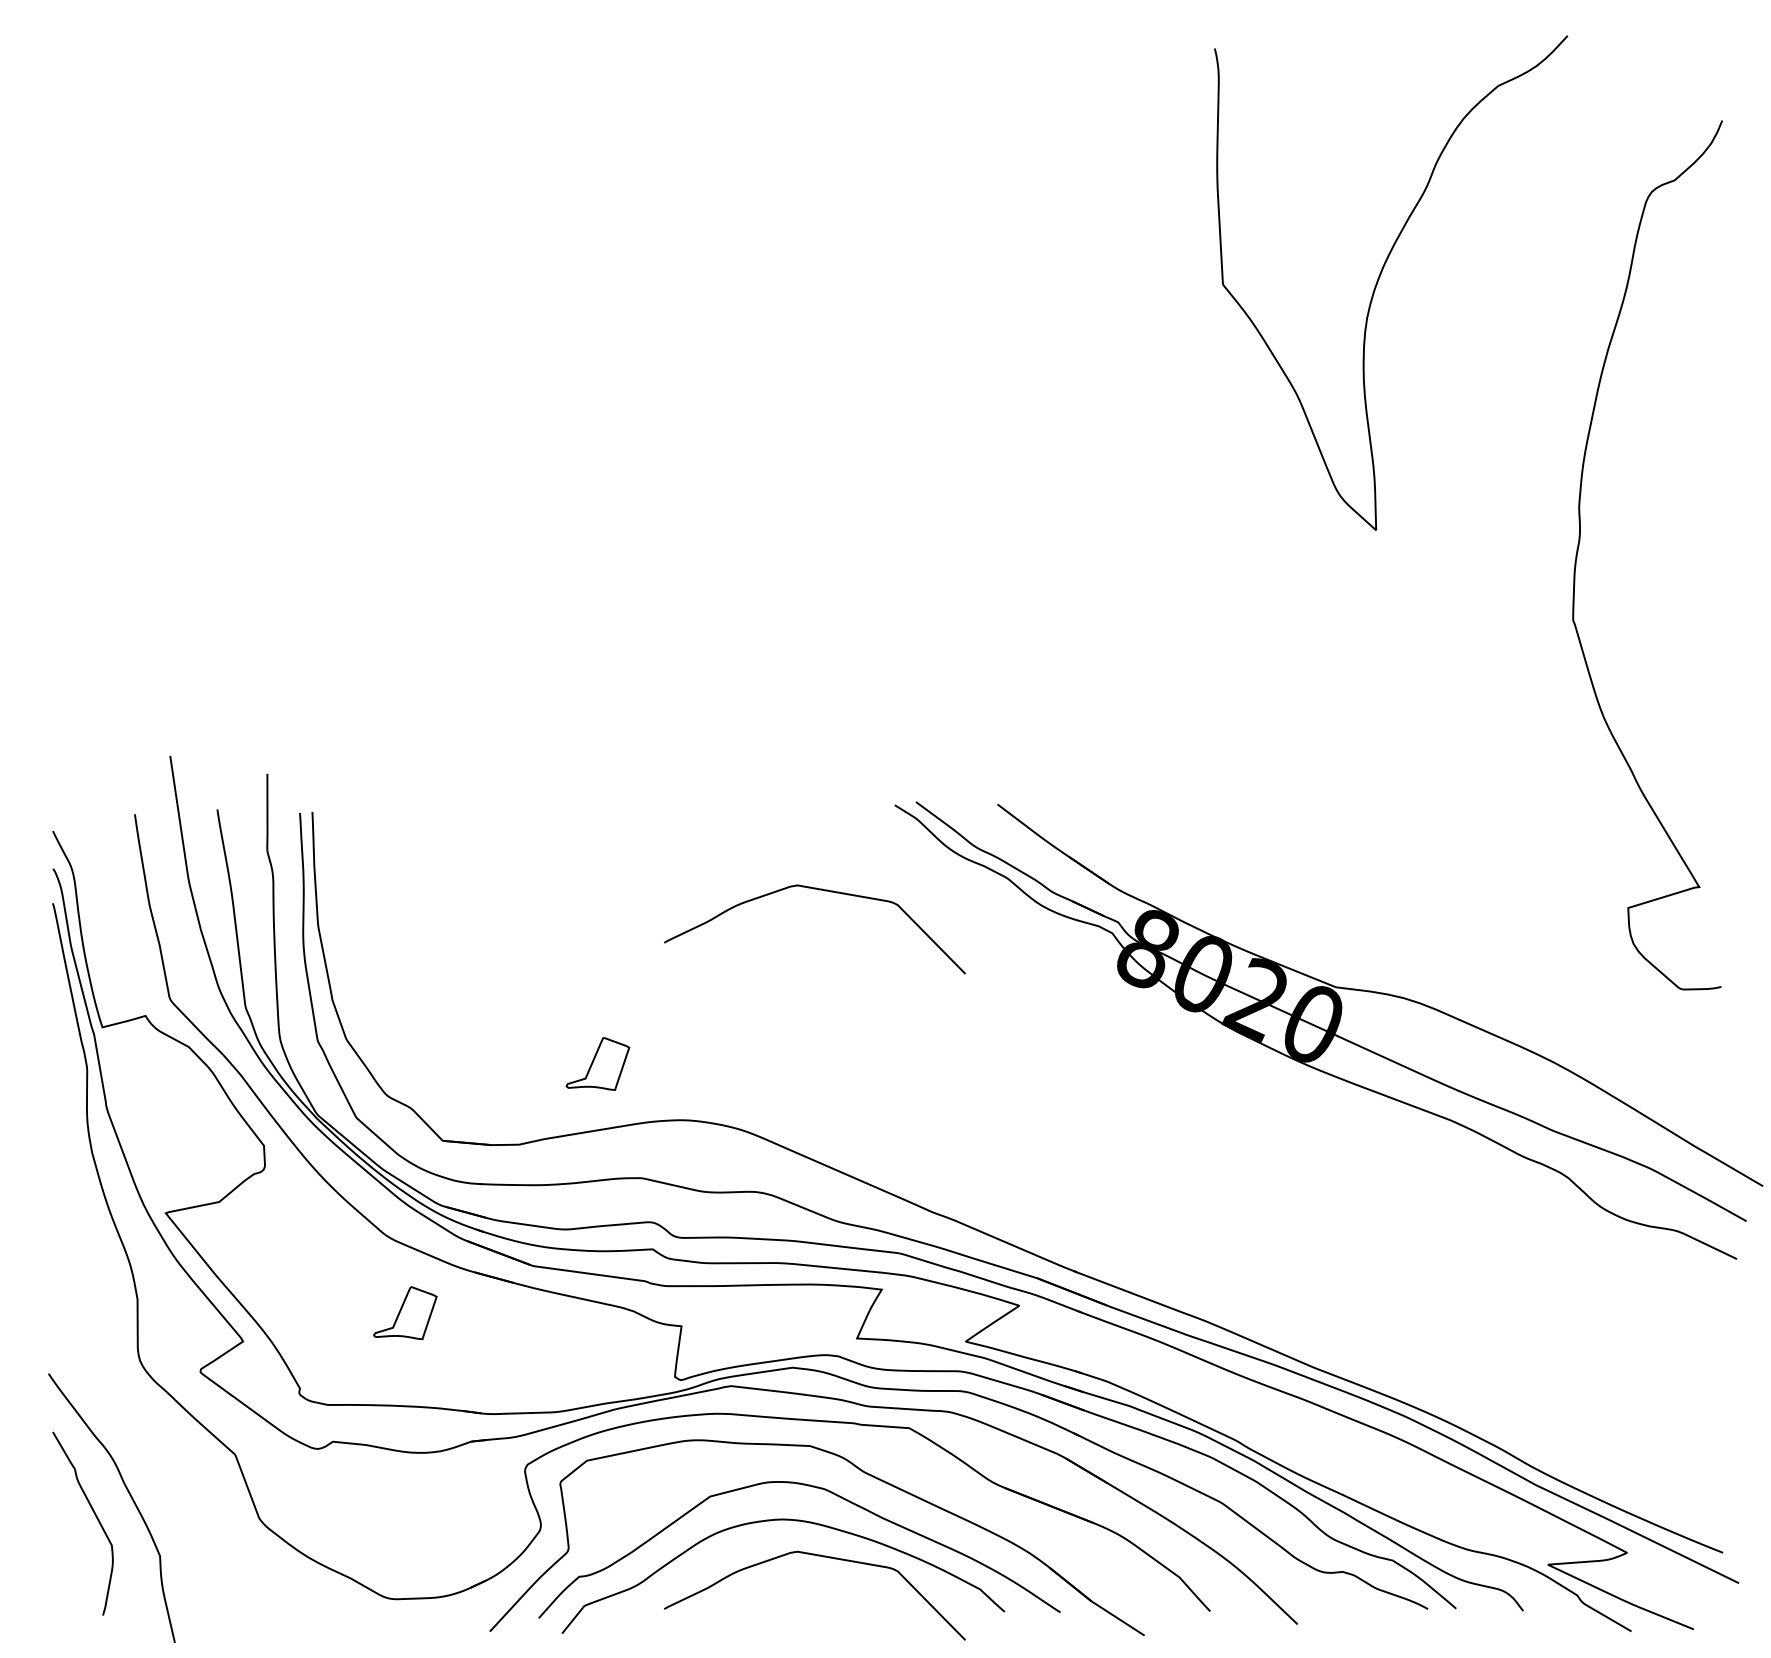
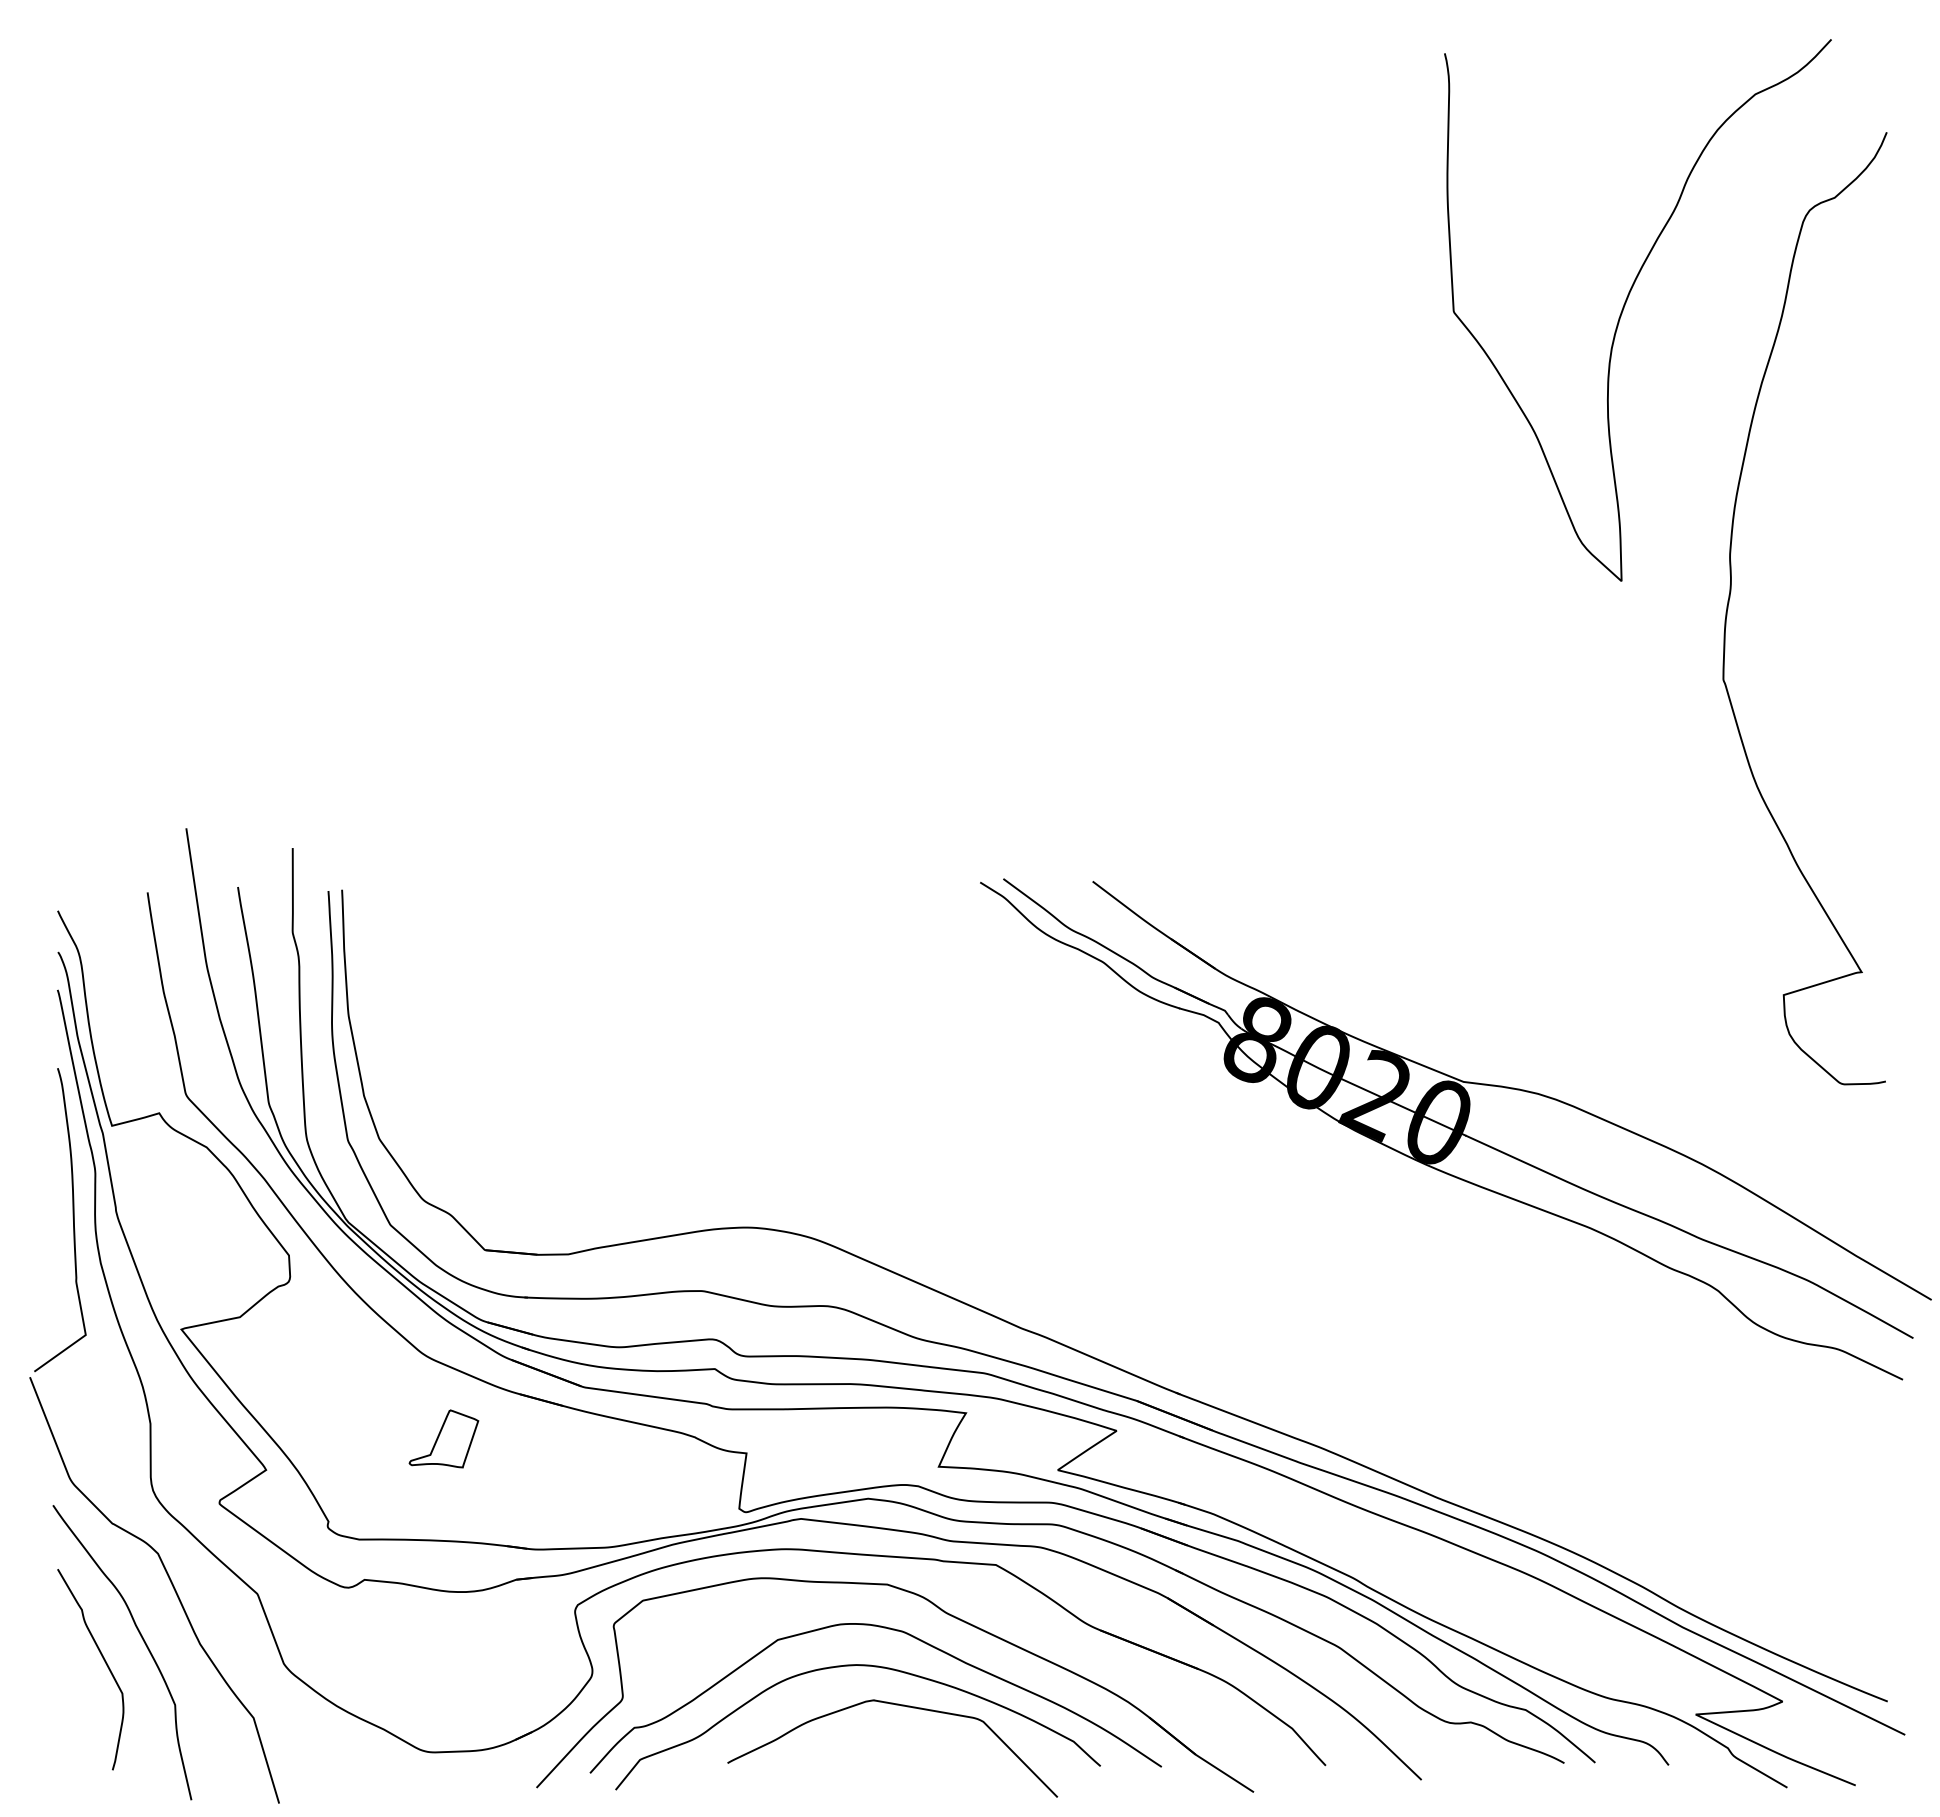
curve: (1379, 278) -> (1625, 305), moved
curve: (822, 891) -> (901, 976), removed
part: (597, 1063) -> (654, 1165), removed
part: (75, 1361) -> (82, 1491), added

